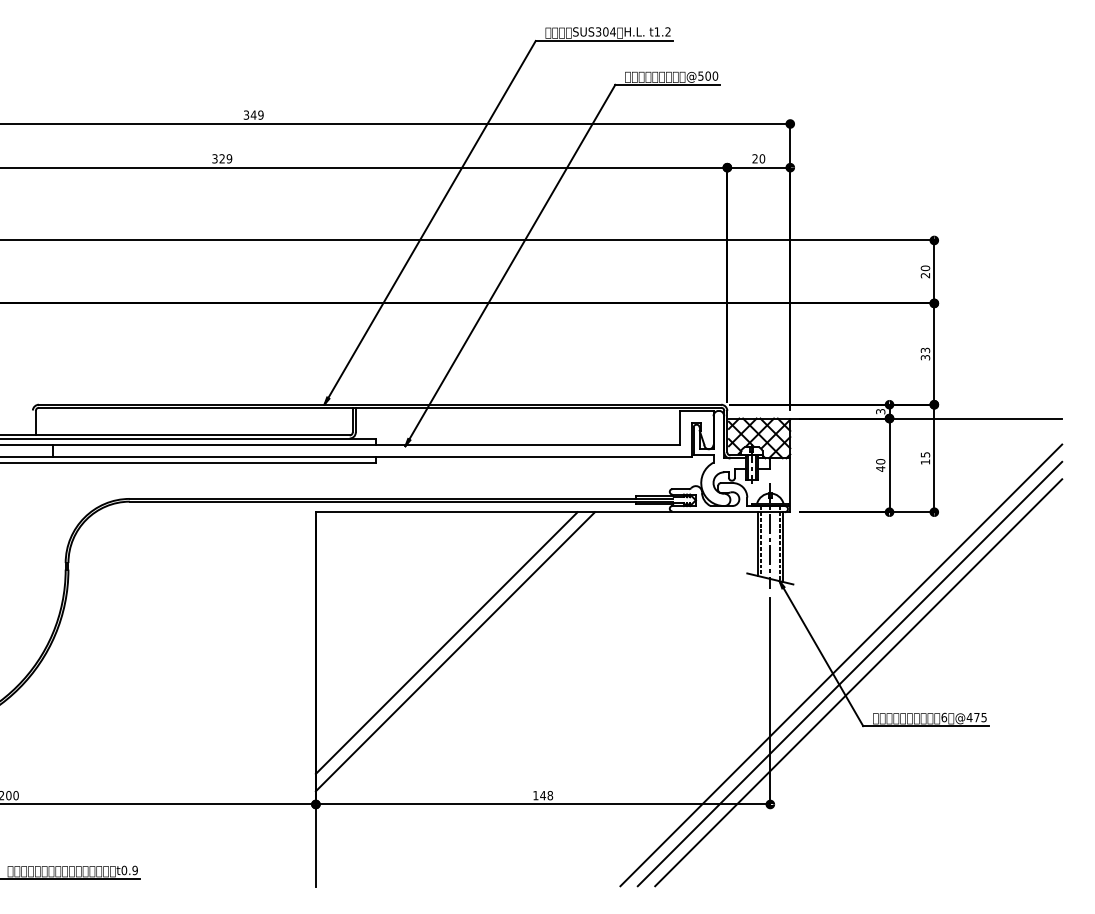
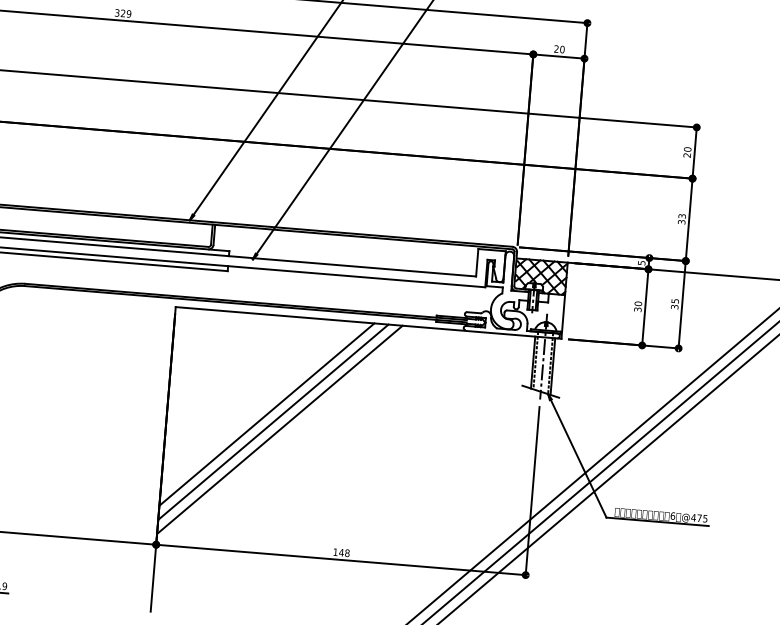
text: (880, 411) -> (641, 262), 3 -> 5
text: (925, 461) -> (674, 306), 15 -> 35
text: (880, 468) -> (637, 309), 40 -> 30
line: (437, 634) -> (266, 414), added

